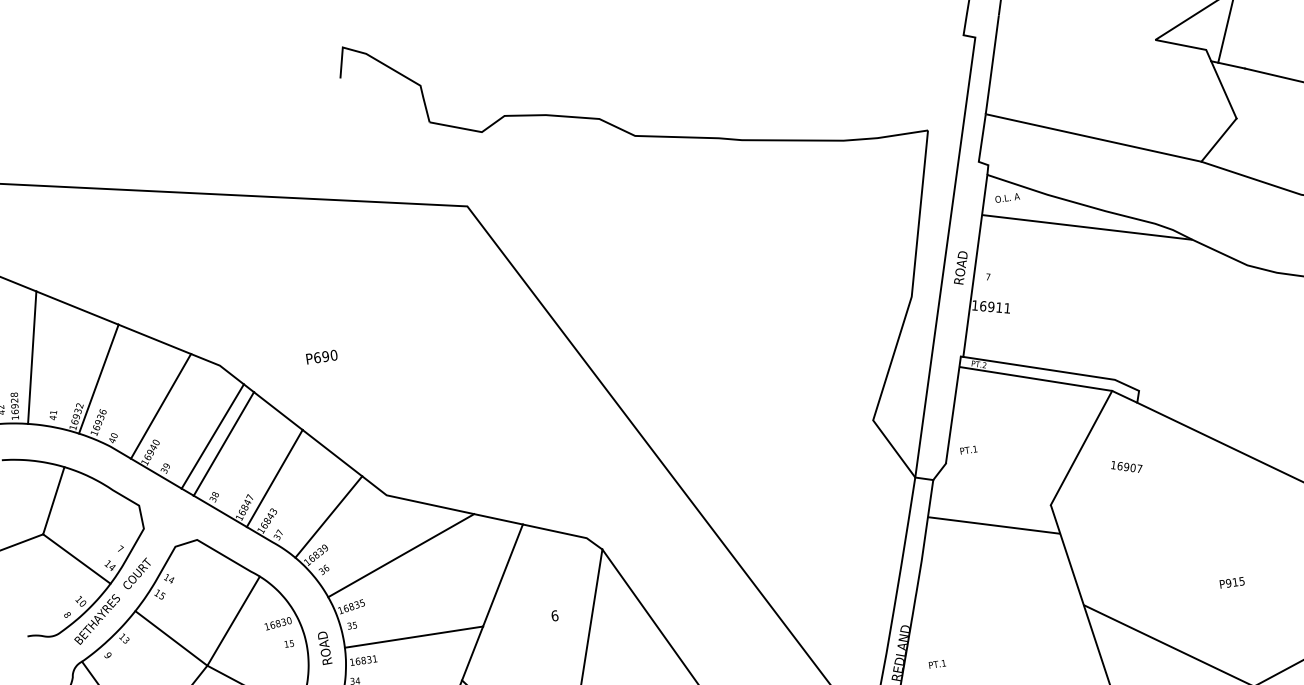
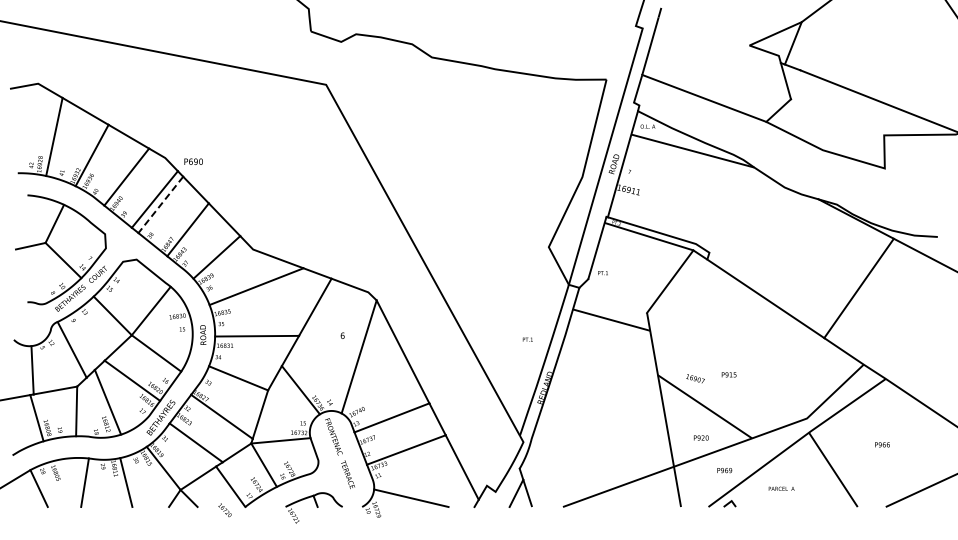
text: (321, 356) -> (193, 161), moved
line: (223, 443) -> (160, 204), solid -> dashed
text: (1126, 466) -> (695, 378), moved
text: (1231, 582) -> (728, 374), moved
text: (936, 664) -> (527, 339), moved

